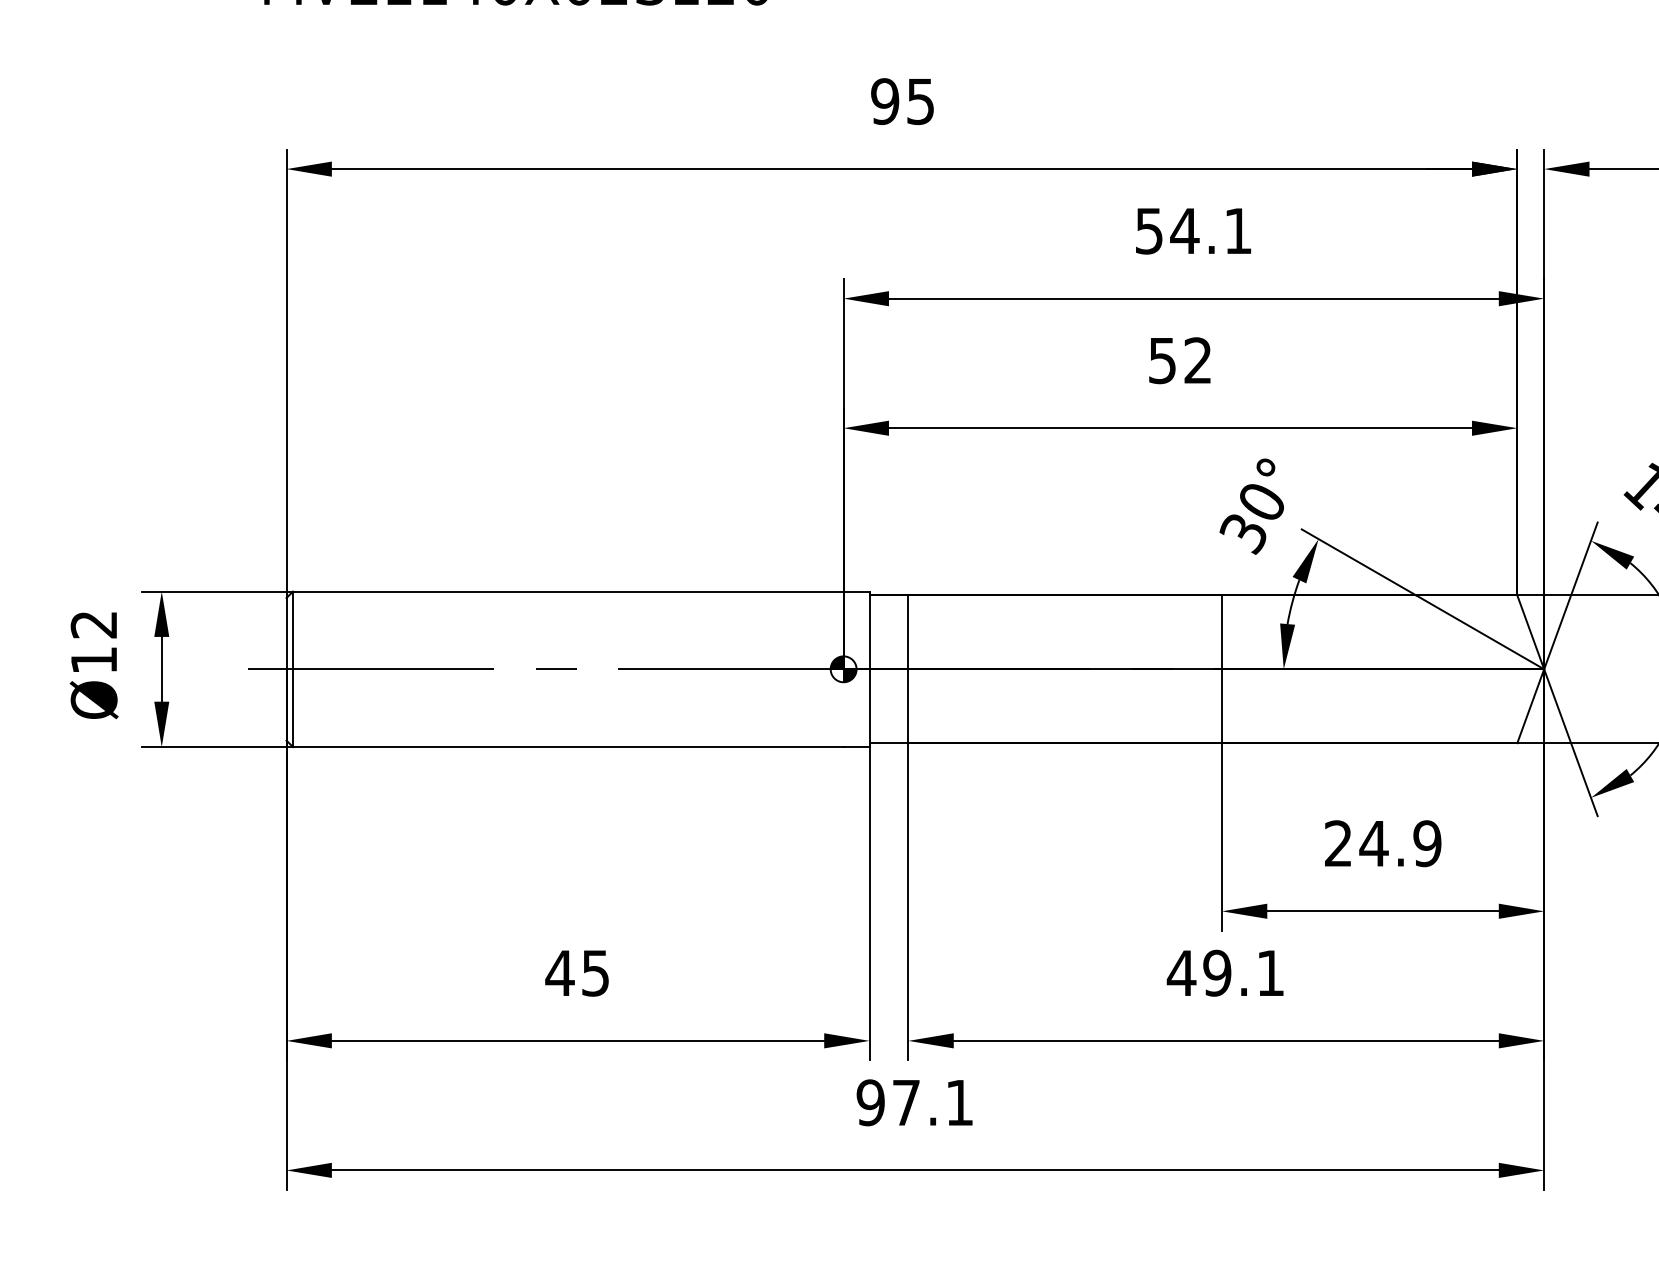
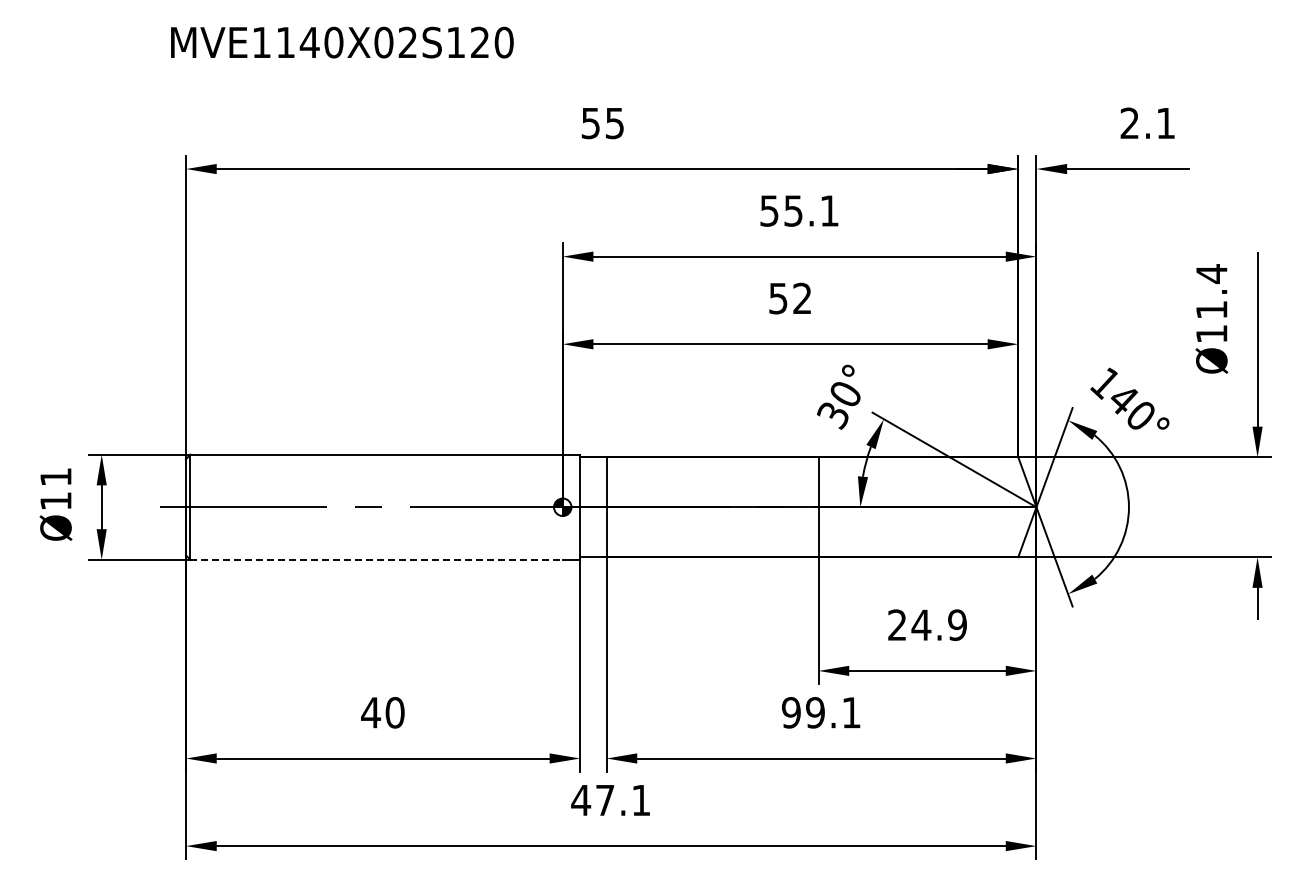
text: (884, 101) -> (590, 123), 95 -> 55
text: (1184, 230) -> (793, 210), 54.1 -> 55.1
text: (93, 625) -> (55, 477), Ø12 -> Ø11
line: (569, 746) -> (377, 559), solid -> dashed
text: (594, 972) -> (394, 712), 45 -> 40
text: (1181, 972) -> (791, 712), 49.1 -> 99.1
text: (871, 1102) -> (581, 800), 97.1 -> 47.1

